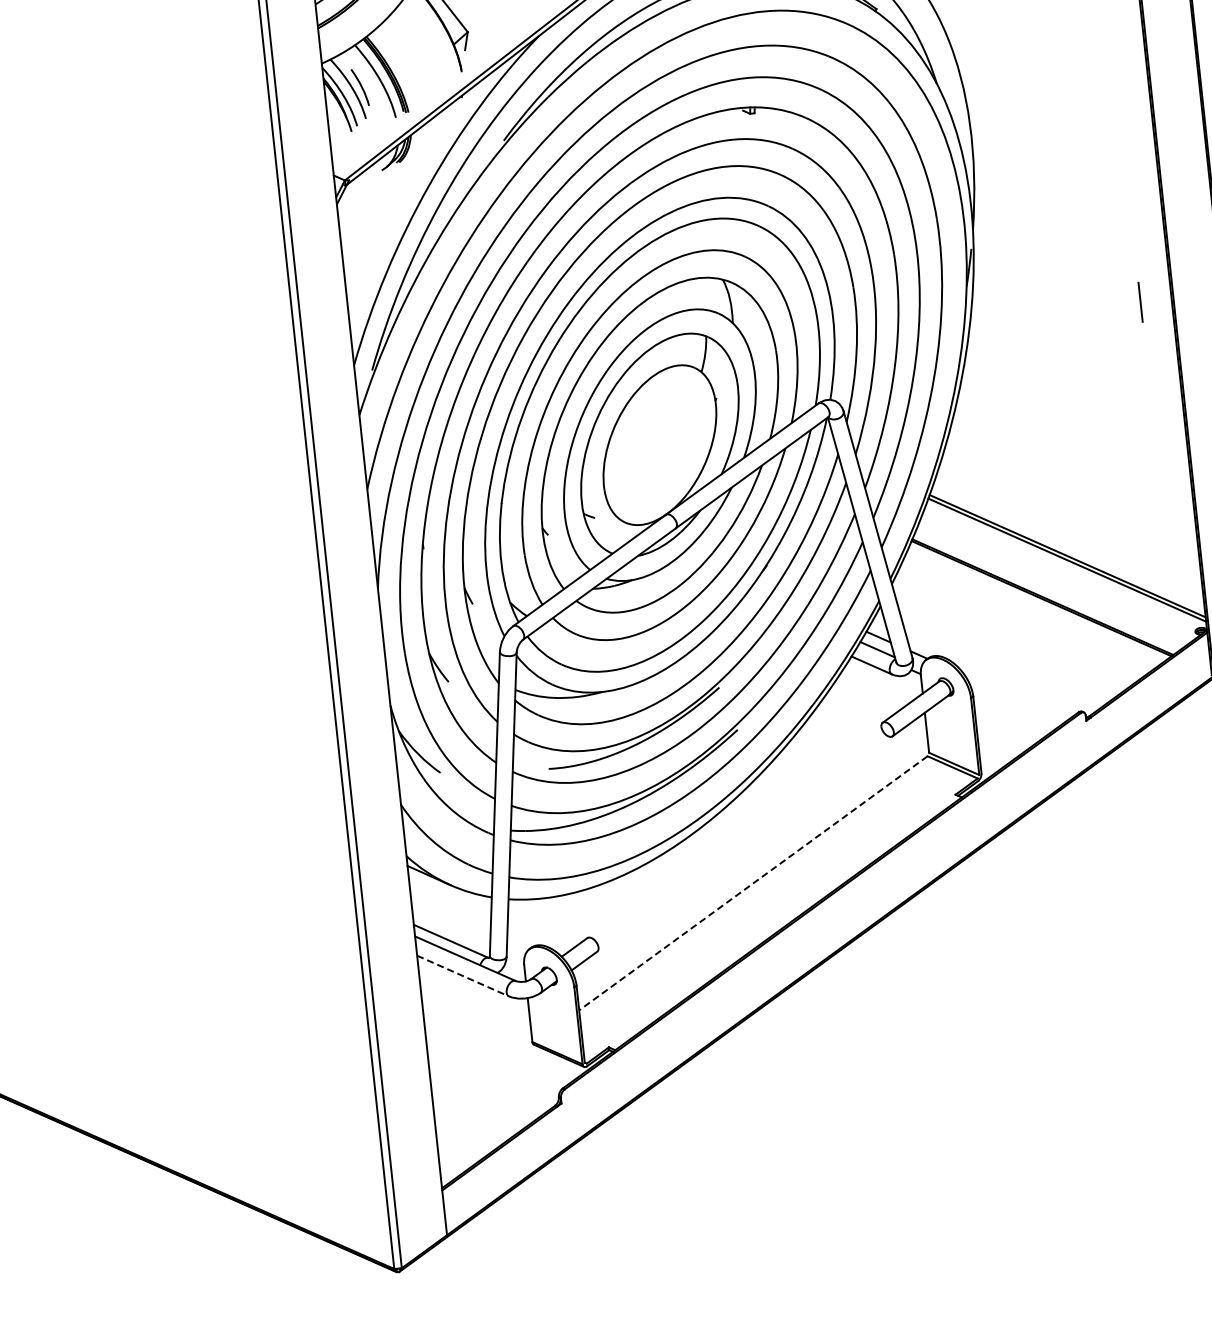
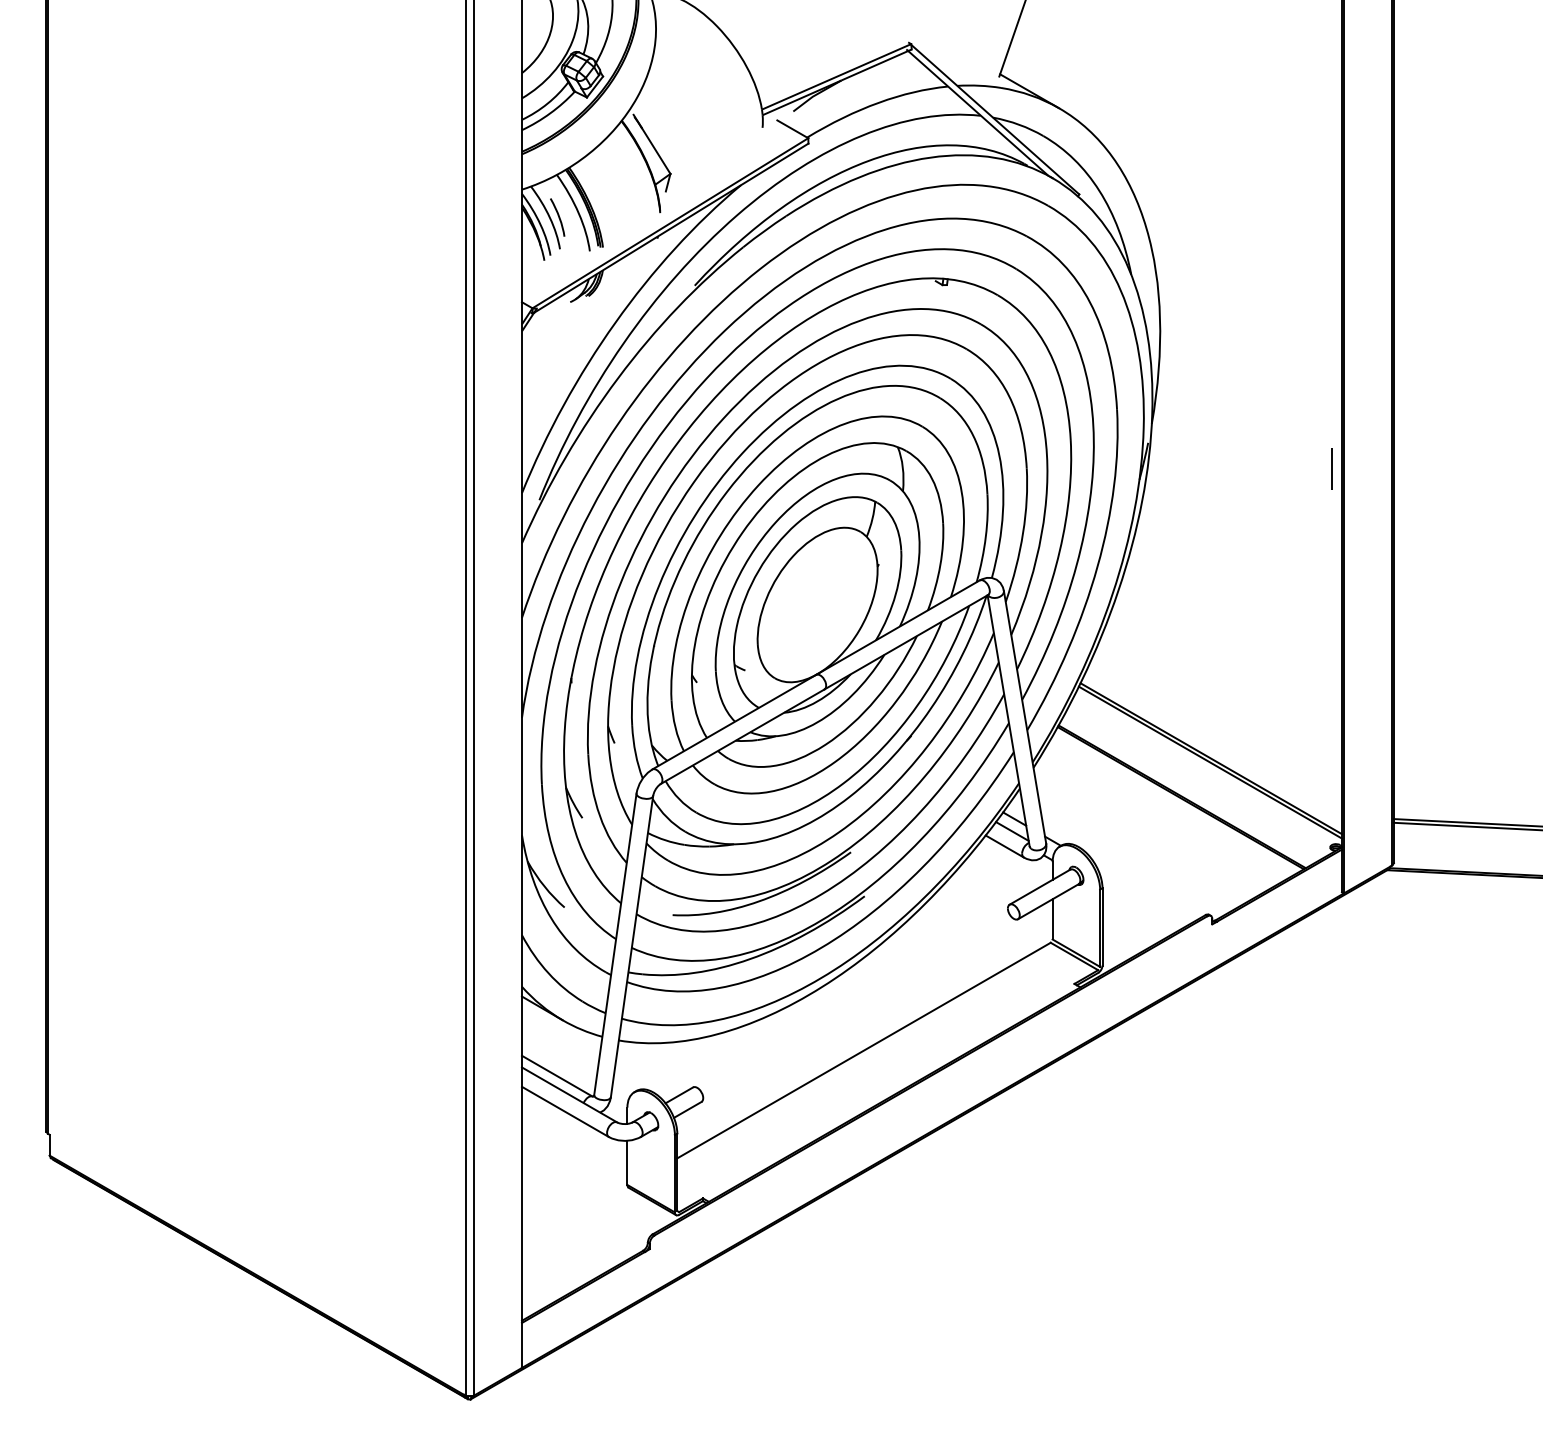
line: (1140, 301) -> (1331, 468), moved
line: (753, 883) -> (864, 1050), dashed -> solid
line: (463, 976) -> (565, 1112), dashed -> solid

